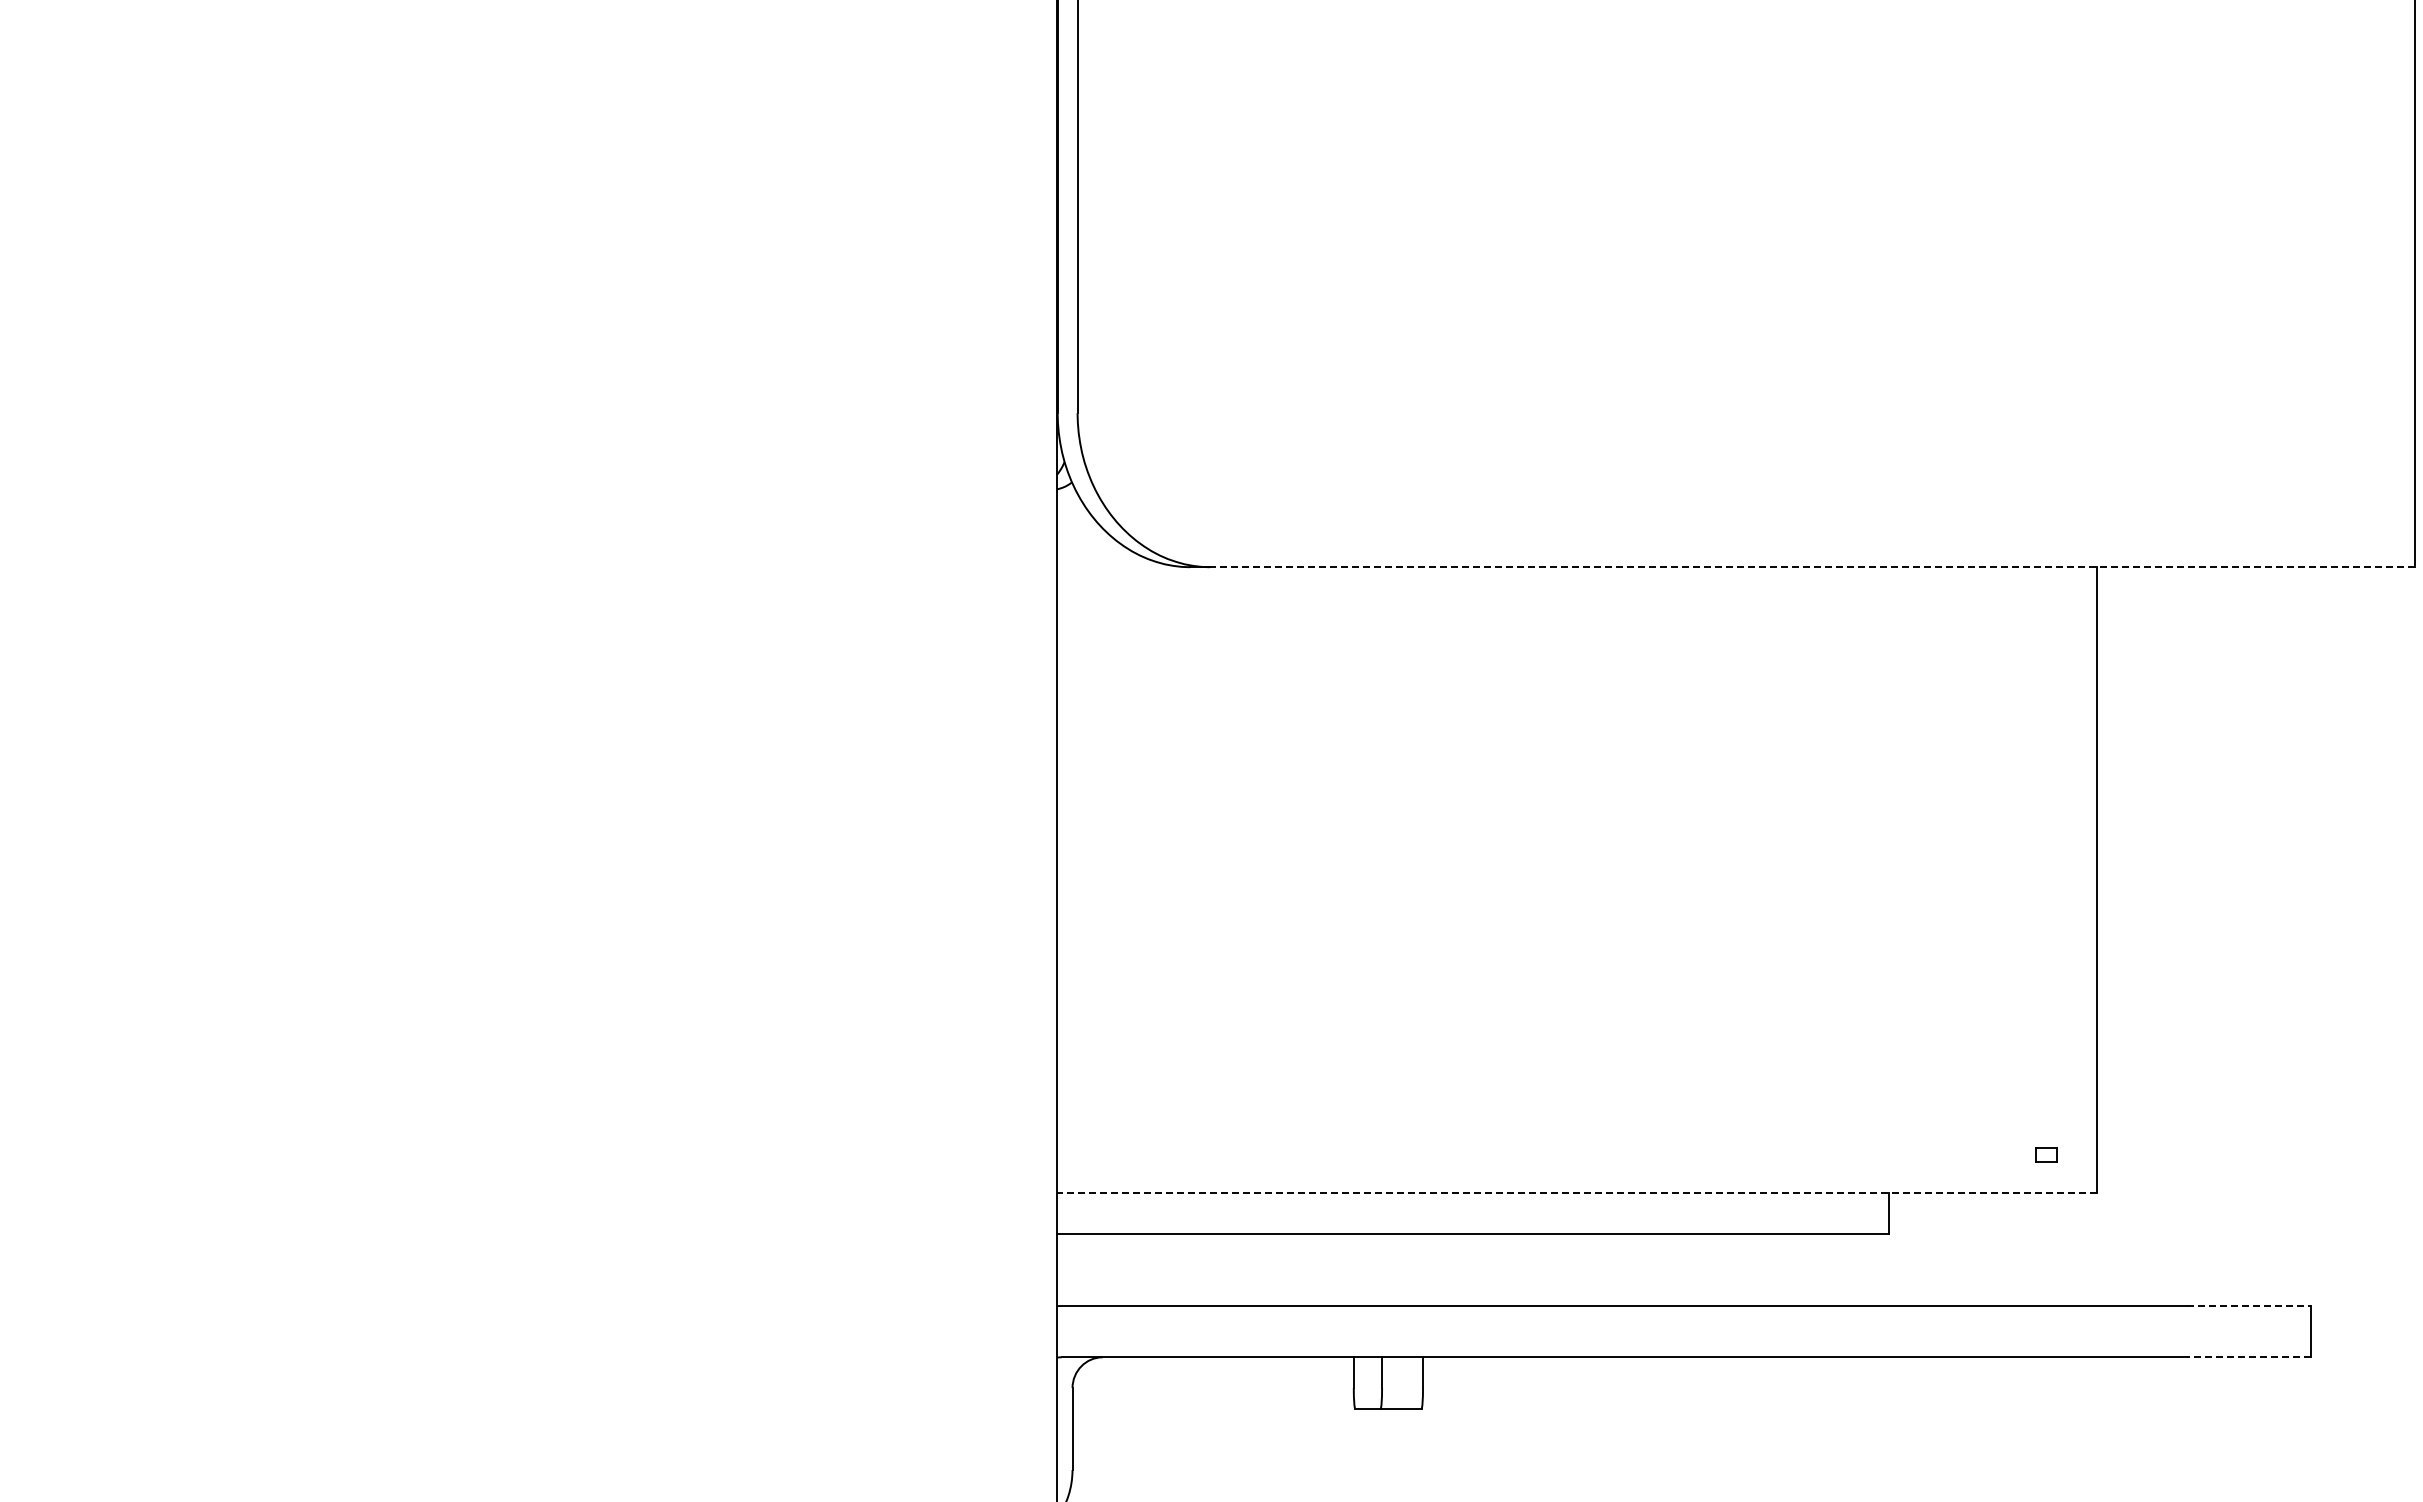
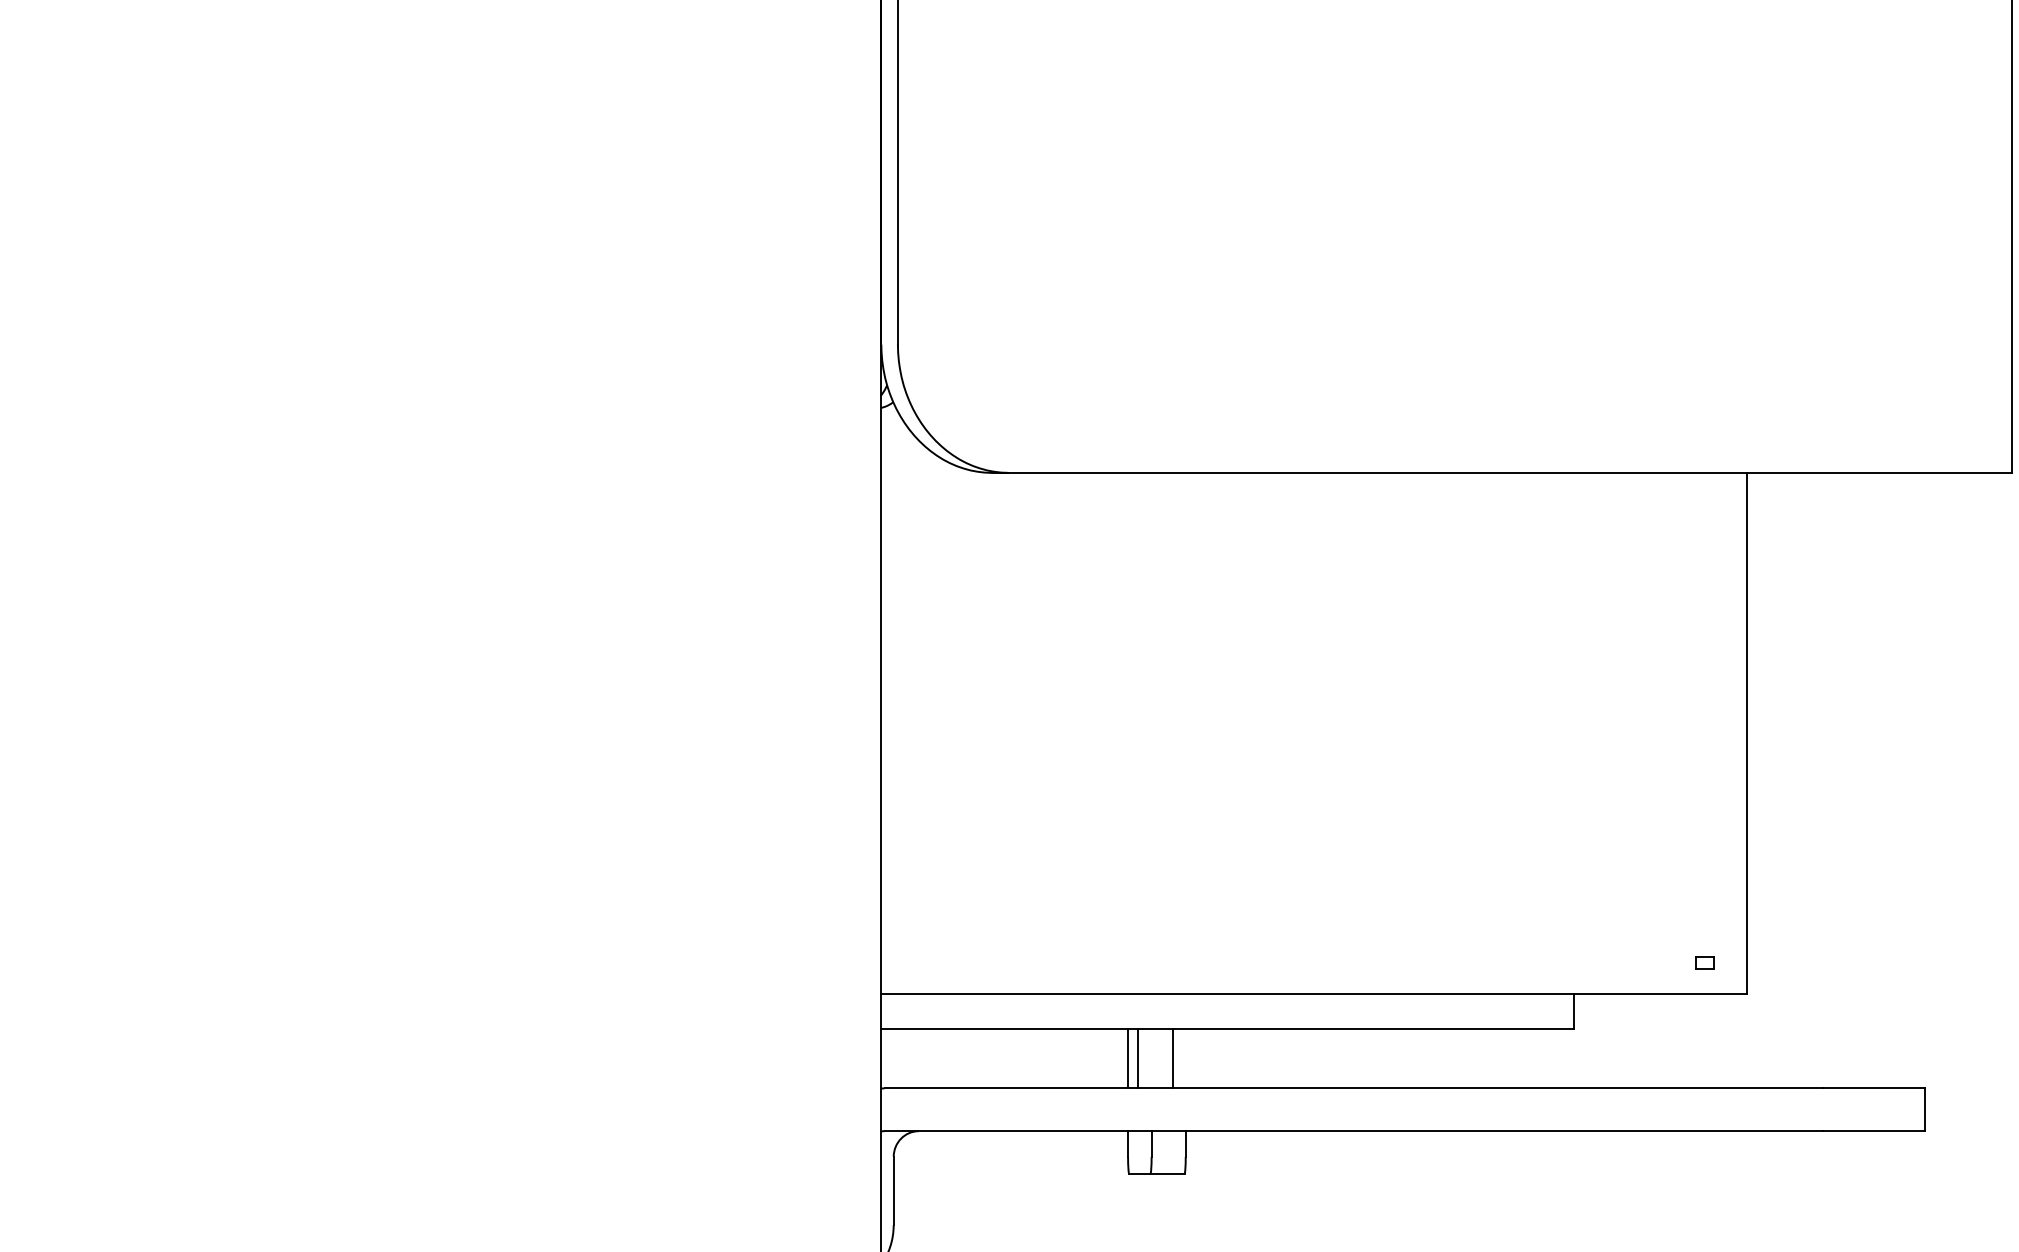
line: (1812, 567) -> (1510, 473), dashed -> solid
line: (1576, 1193) -> (1313, 994), dashed -> solid
line: (1353, 1270) -> (1127, 1058), added
line: (1366, 1270) -> (1138, 1058), added
line: (1407, 1270) -> (1172, 1058), added
line: (2249, 1306) -> (1874, 1088), dashed -> solid
line: (2249, 1357) -> (1874, 1131), dashed -> solid

